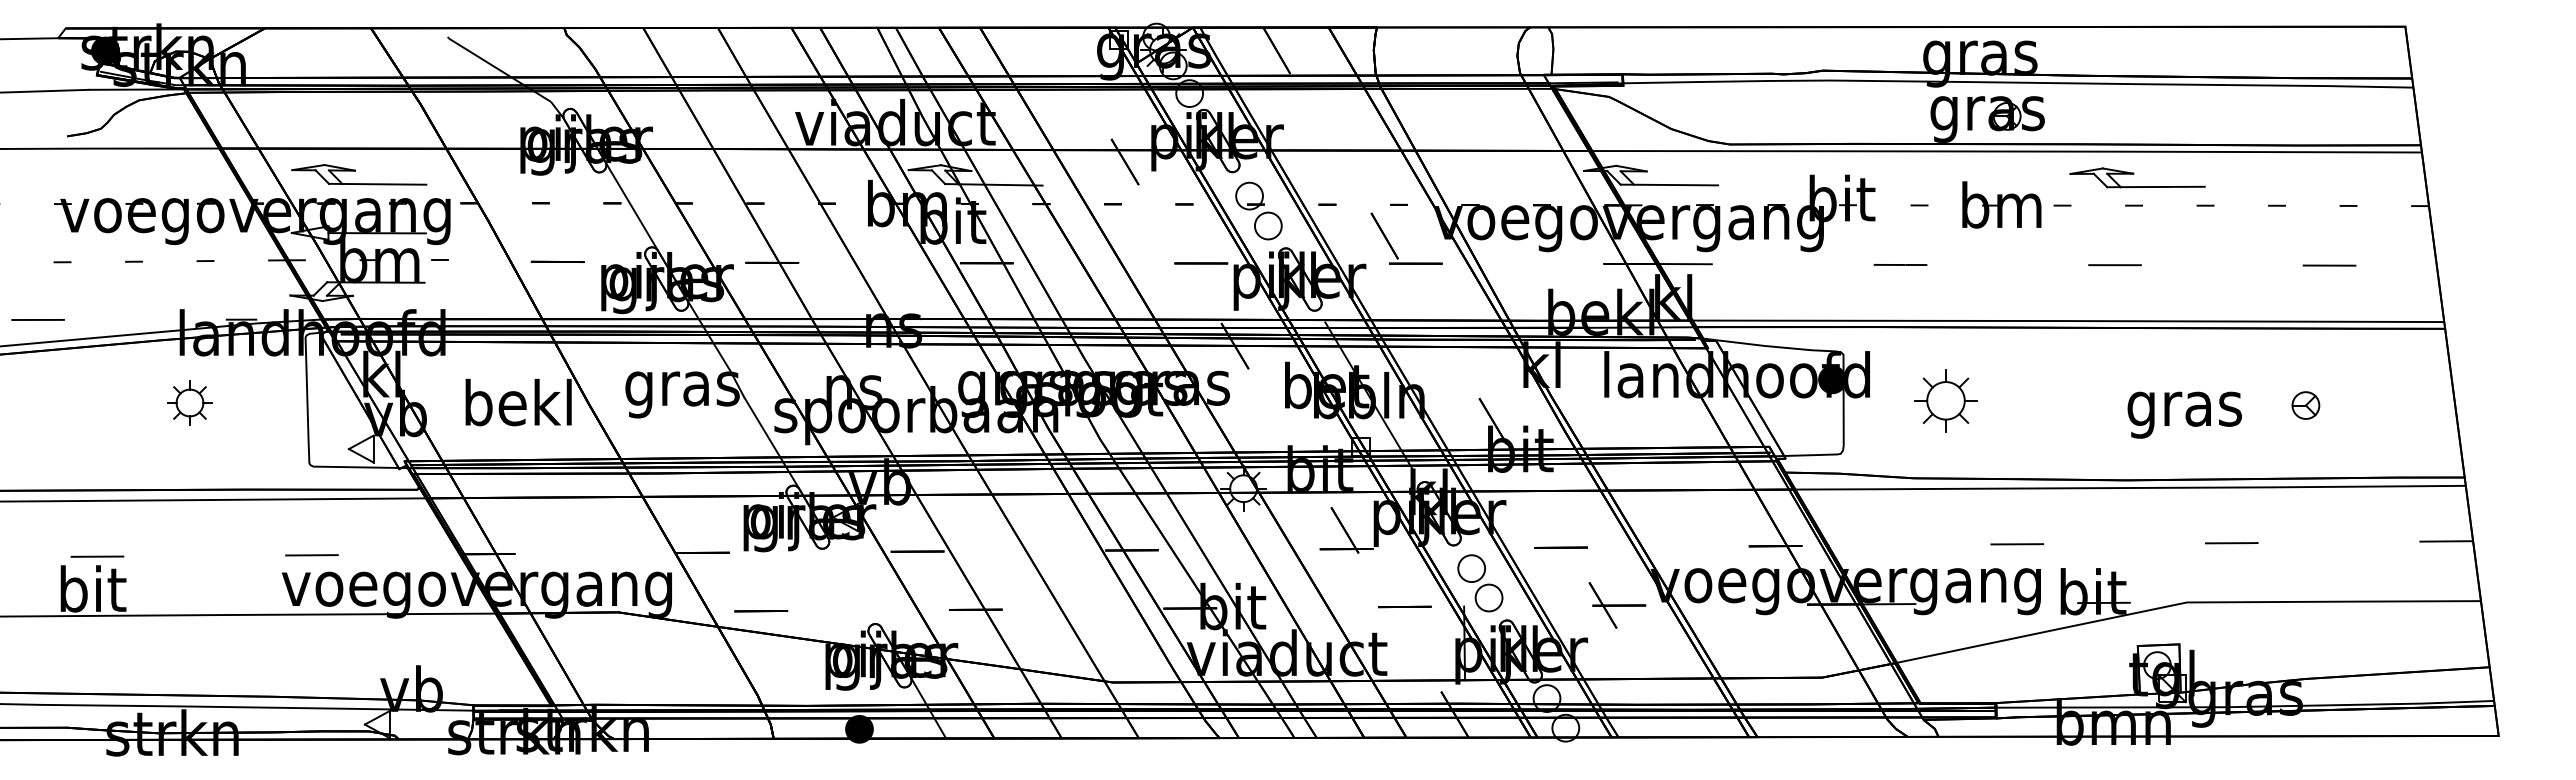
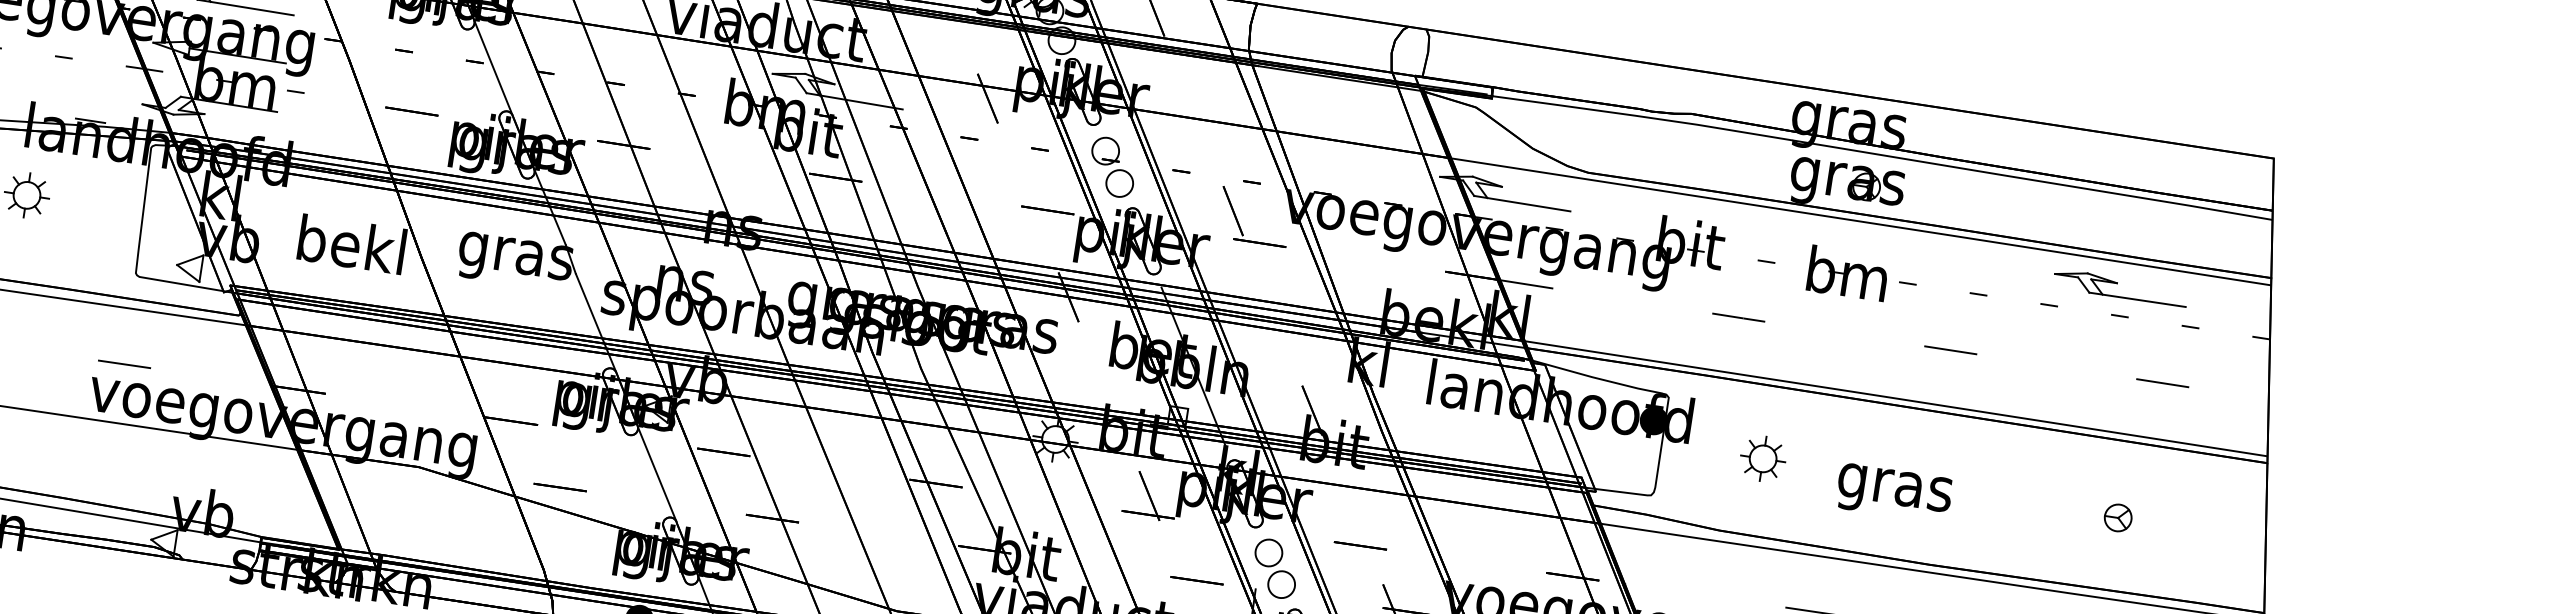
part: (2137, 177) -> (2120, 287), moved
part: (1945, 400) -> (1762, 458), size x0.71
text: (2184, 414) -> (1894, 492), moved
line: (855, 583) -> (657, 474), added

